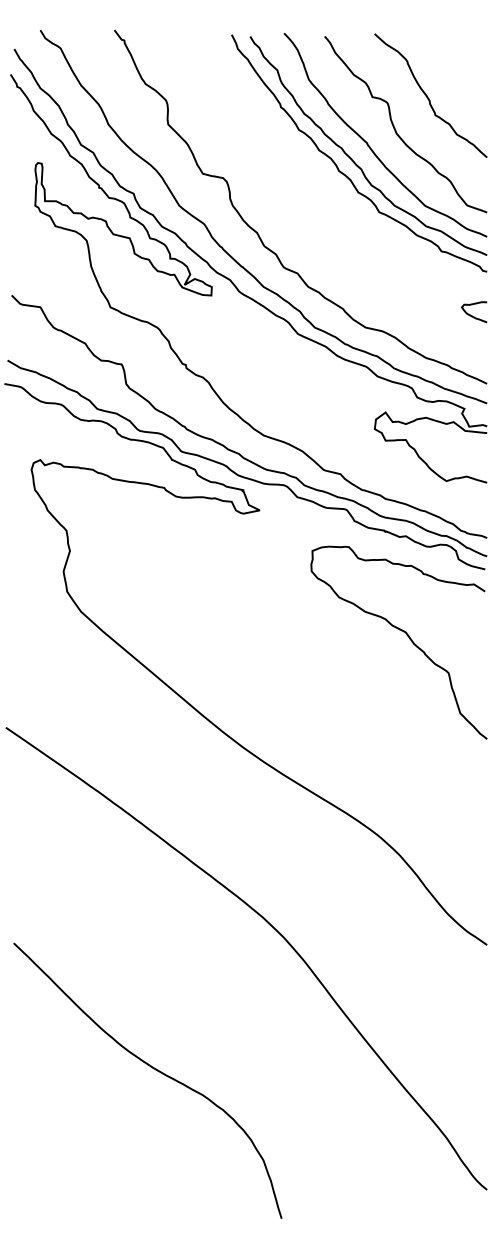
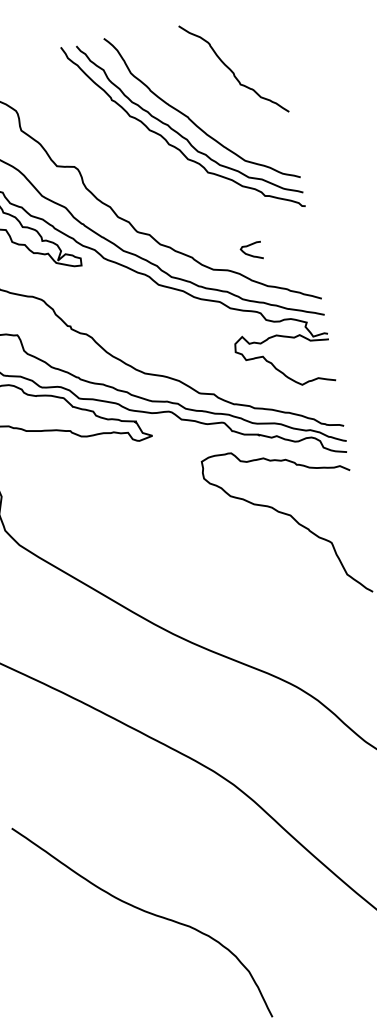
curve: (395, 127) -> (209, 100), removed
curve: (472, 315) -> (250, 254), moved

